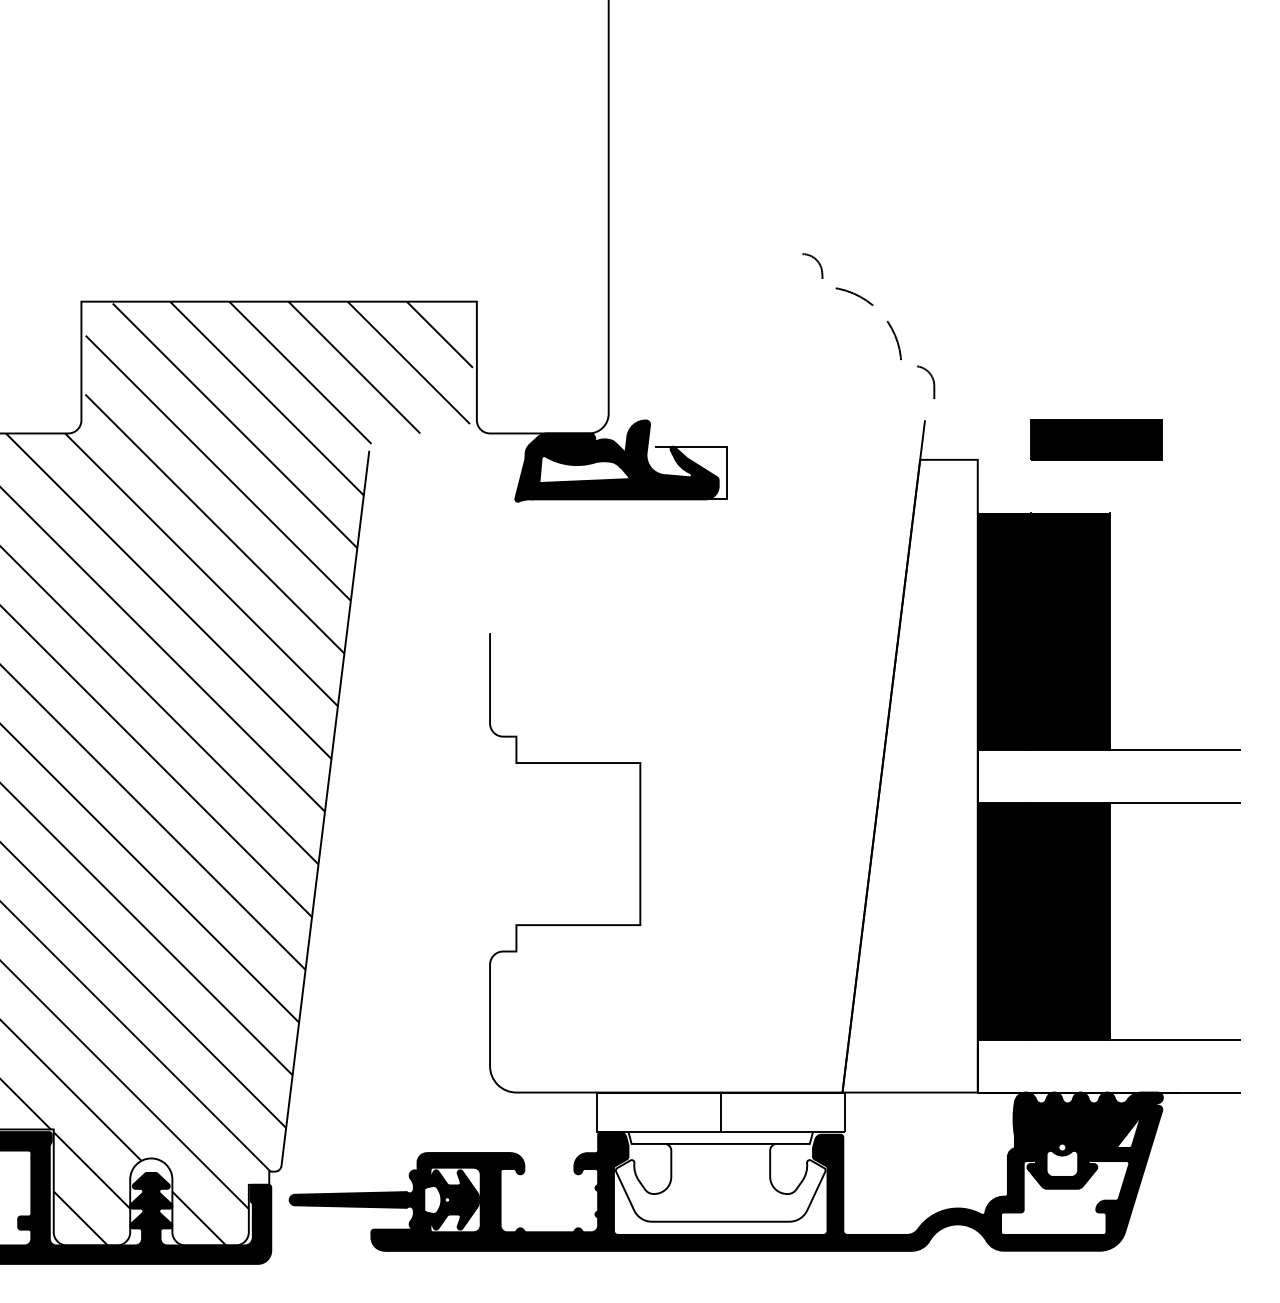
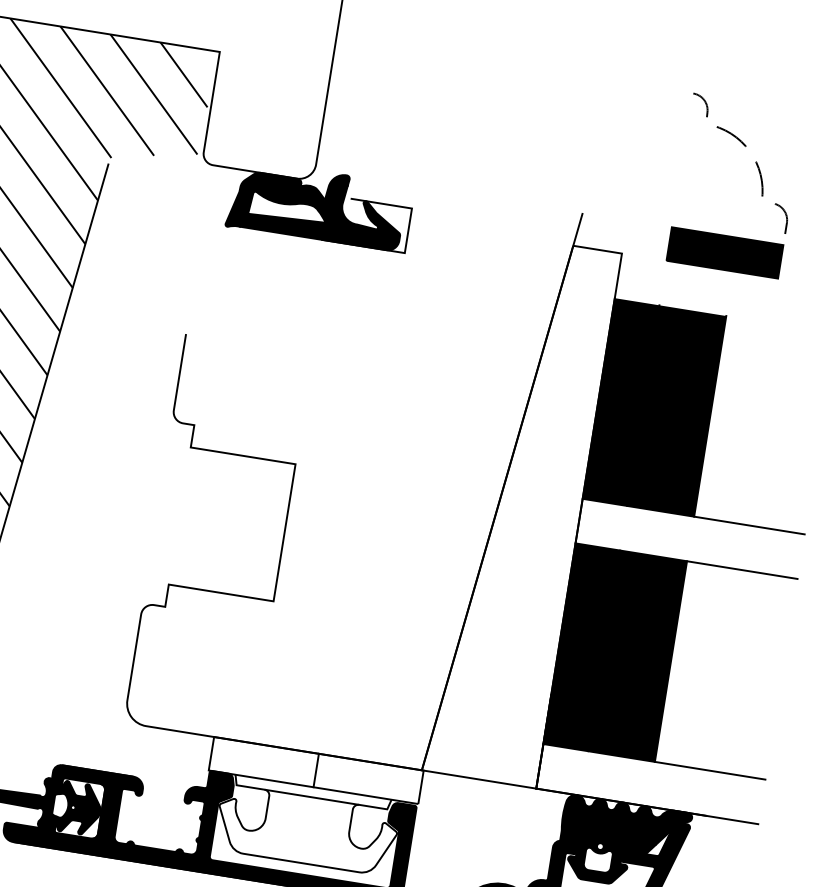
curve: (886, 321) -> (755, 161), moved

